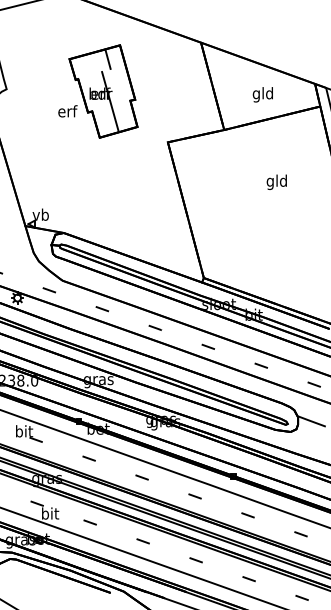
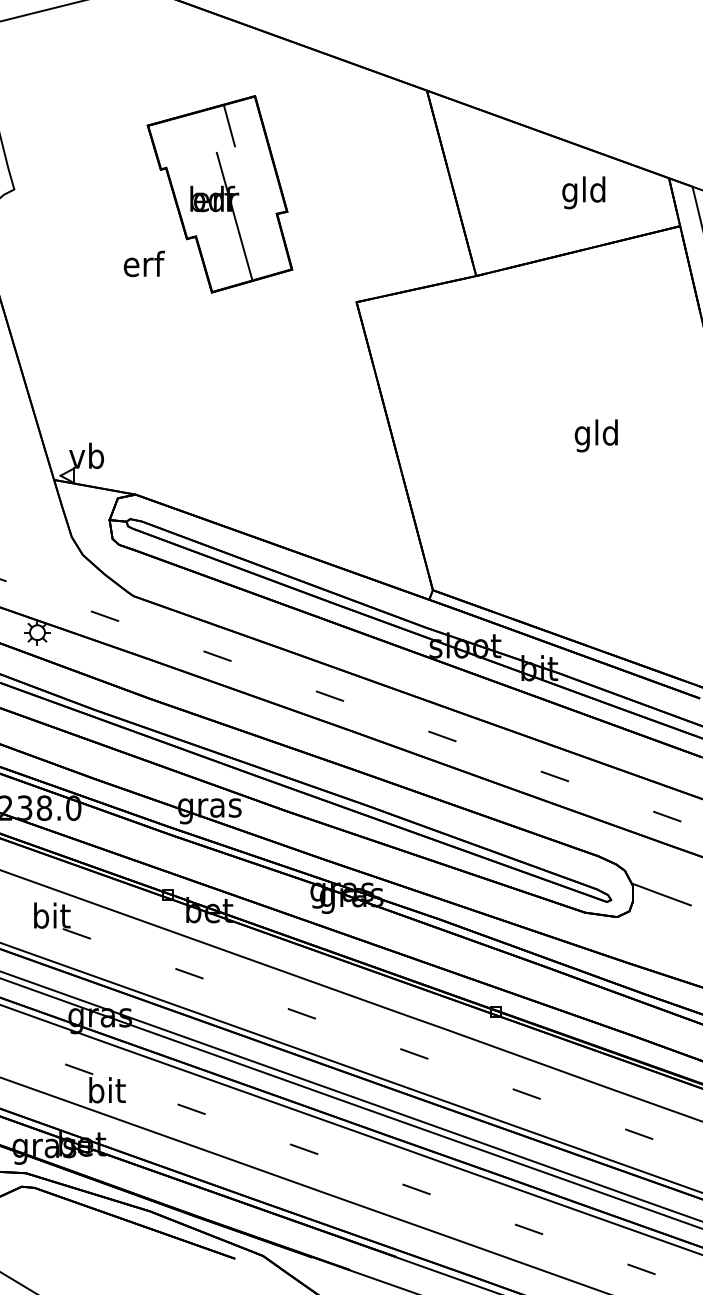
text: (262, 94) -> (582, 192), moved
text: (67, 111) -> (143, 264), moved
text: (276, 181) -> (595, 434), moved

